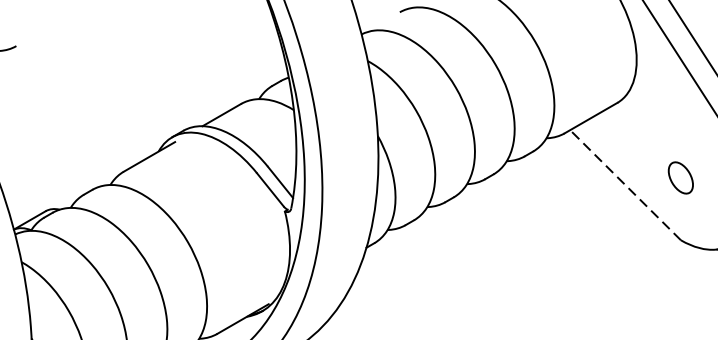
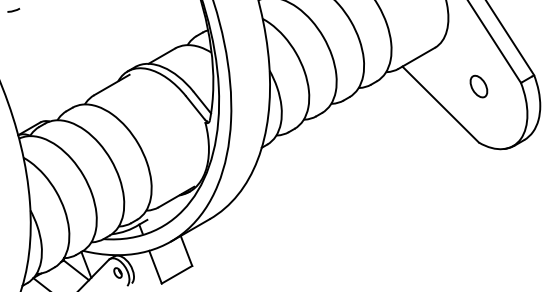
part: (680, 177) -> (478, 86), moved
line: (625, 185) -> (440, 104), dashed -> solid

